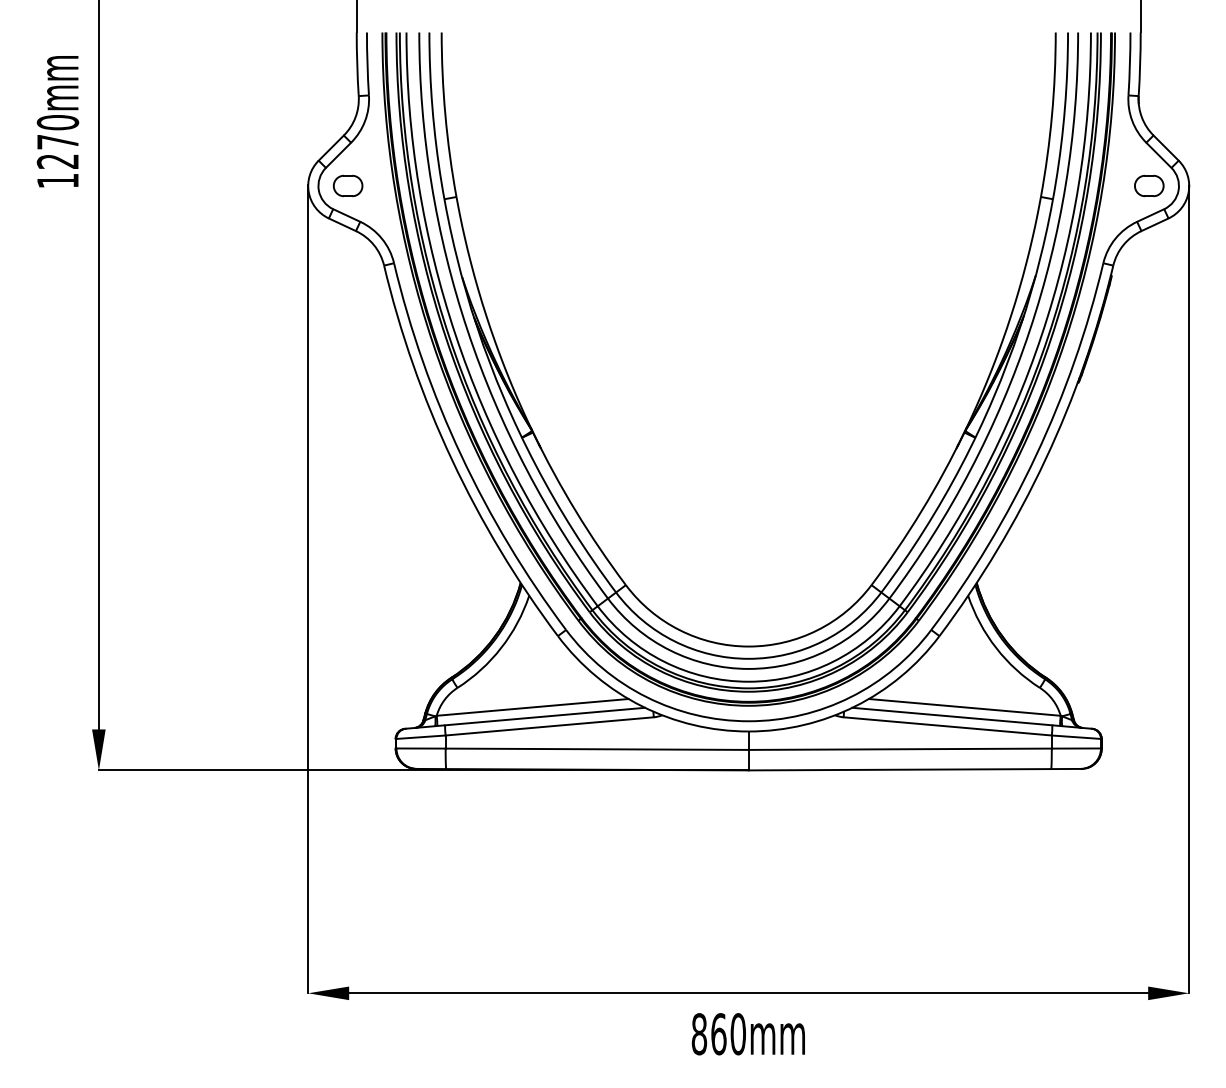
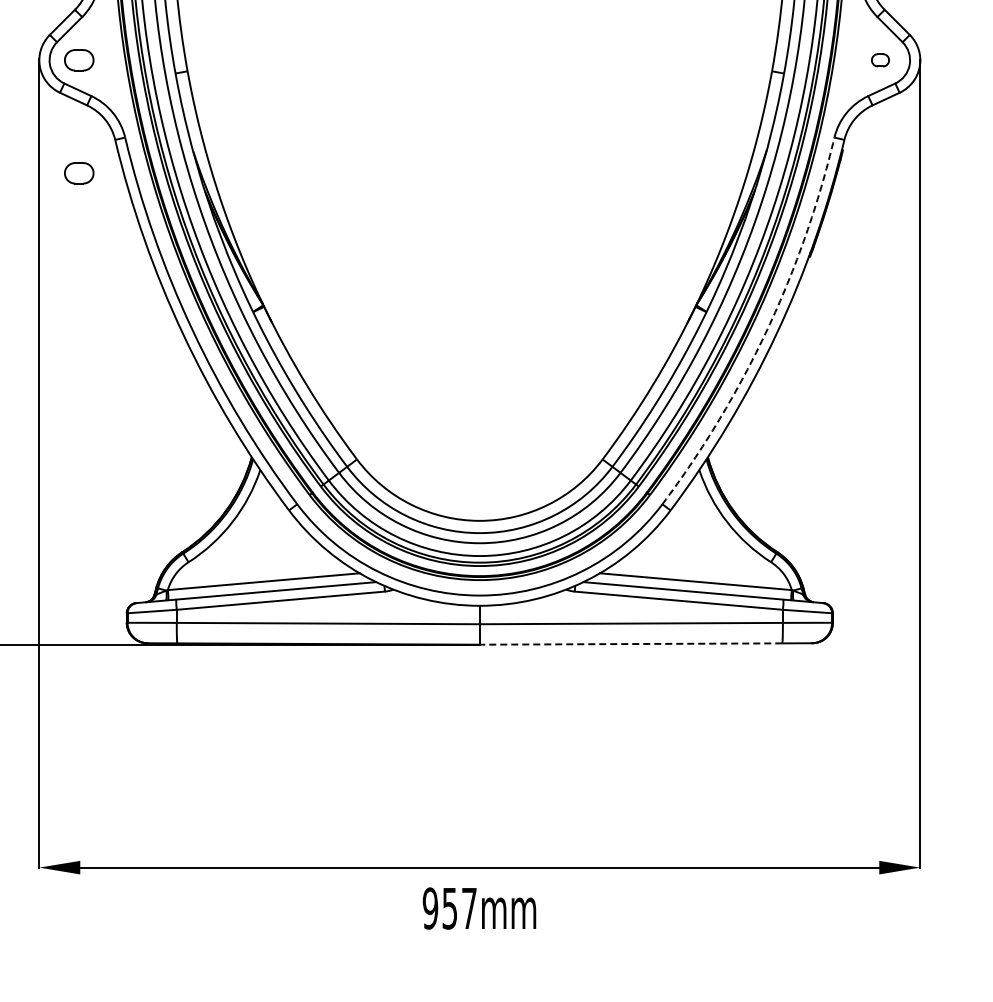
part: (1149, 185) -> (880, 59), size x0.6
part: (347, 298) -> (78, 172), added
arc: (1036, 455) -> (767, 329), solid -> dashed
line: (899, 769) -> (630, 643), solid -> dashed
text: (718, 1034) -> (449, 908), 860mm -> 957mm

